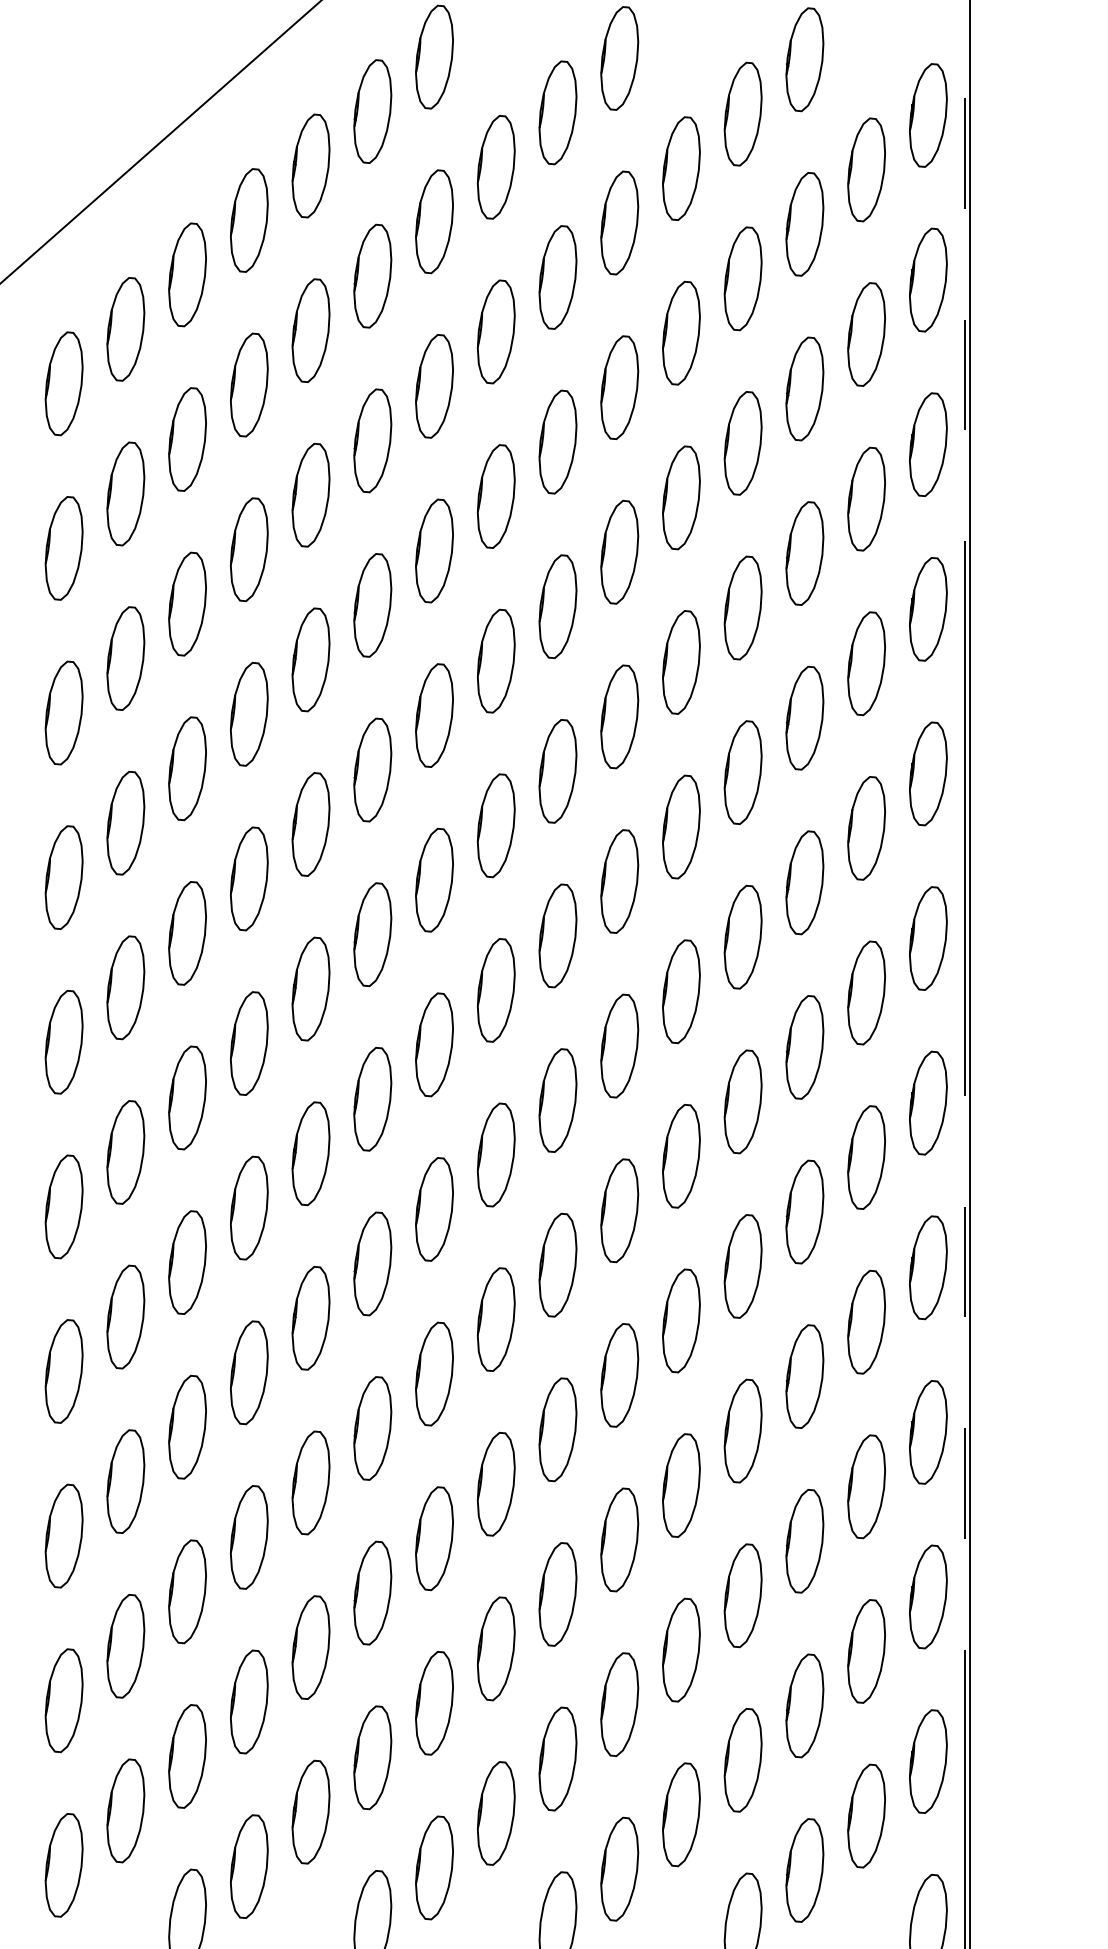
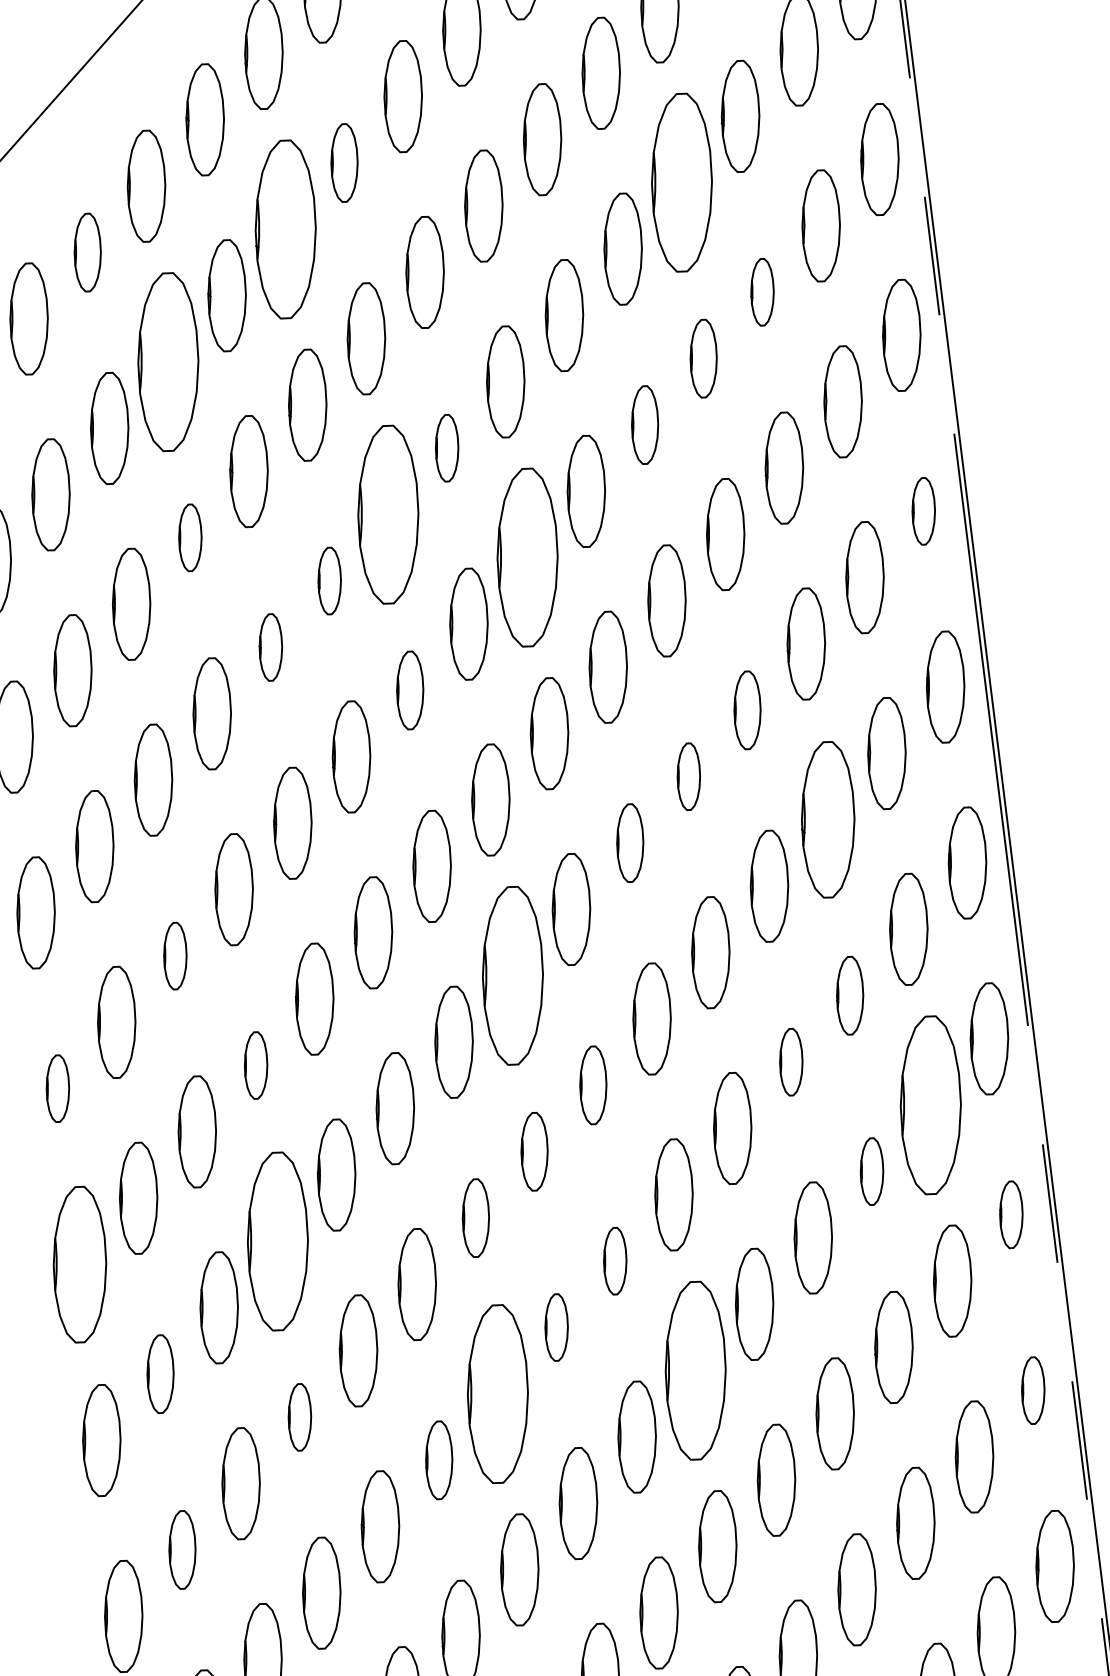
part: (434, 221) -> (344, 162), size x0.7
part: (187, 274) -> (87, 252), size x0.7
part: (372, 275) -> (285, 228), size x1.6
part: (742, 278) -> (681, 182), size x1.6
part: (249, 384) -> (168, 361), size x1.6
part: (804, 388) -> (761, 291), size x0.6
part: (742, 443) -> (703, 358), size x0.7
part: (496, 496) -> (447, 448), size x0.6
part: (681, 497) -> (645, 424), size x0.7
part: (249, 549) -> (190, 537), size x0.6
part: (434, 550) -> (388, 514), size x1.6
part: (372, 605) -> (329, 581), size x0.6
part: (557, 606) -> (527, 557), size x1.6
part: (928, 609) -> (923, 511), size x0.6
part: (310, 659) -> (270, 647), size x0.6
part: (434, 715) -> (410, 690), size x0.7
part: (742, 772) -> (746, 710), size x0.7
part: (681, 826) -> (688, 776), size x0.6
part: (619, 881) -> (629, 843), size x0.7
part: (804, 882) -> (827, 819), size x1.4
part: (187, 933) -> (175, 956), size x0.6
part: (495, 990) -> (511, 976), size x1.6
part: (63, 1041) -> (57, 1088), size x0.6
part: (249, 1043) -> (256, 1065), size x0.6
part: (804, 1047) -> (849, 995), size x0.7
part: (557, 1100) -> (592, 1085), size x0.7
part: (742, 1101) -> (790, 1061), size x0.6
part: (495, 1154) -> (533, 1151), size x0.7
part: (866, 1157) -> (930, 1105), size x1.6
part: (63, 1206) -> (79, 1264), size x1.4
part: (249, 1207) -> (278, 1240), size x1.6
part: (434, 1209) -> (475, 1218), size x0.7
part: (804, 1211) -> (871, 1171), size x0.6
part: (557, 1264) -> (614, 1260), size x0.6
part: (928, 1267) -> (1011, 1214), size x0.6
part: (125, 1316) -> (160, 1373), size x0.7
part: (496, 1319) -> (556, 1327), size x0.6
part: (249, 1372) -> (299, 1416), size x0.6
part: (434, 1373) -> (497, 1393), size x1.6
part: (619, 1375) -> (695, 1370), size x1.6
part: (372, 1428) -> (438, 1460), size x0.7
part: (928, 1432) -> (1033, 1390), size x0.6
part: (125, 1481) -> (181, 1549), size x0.7

